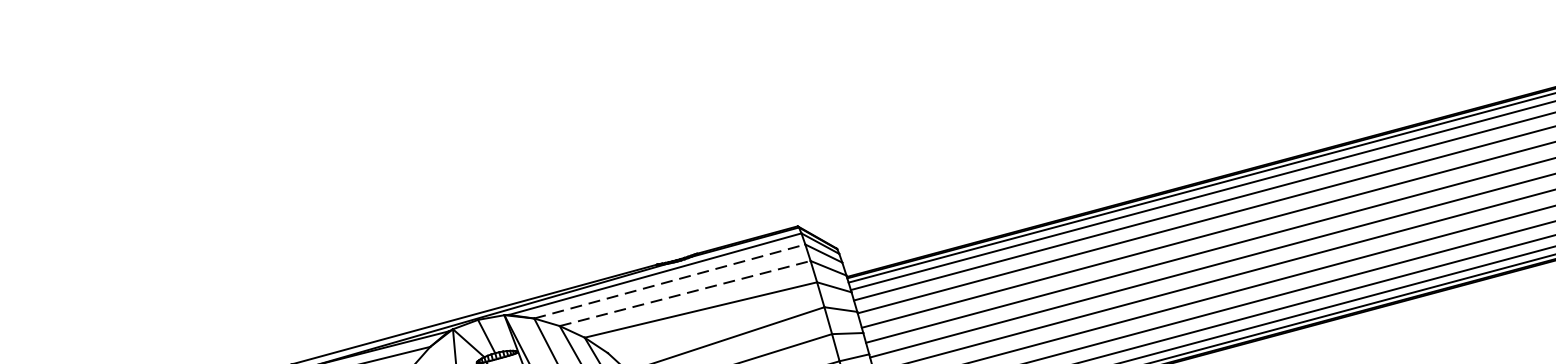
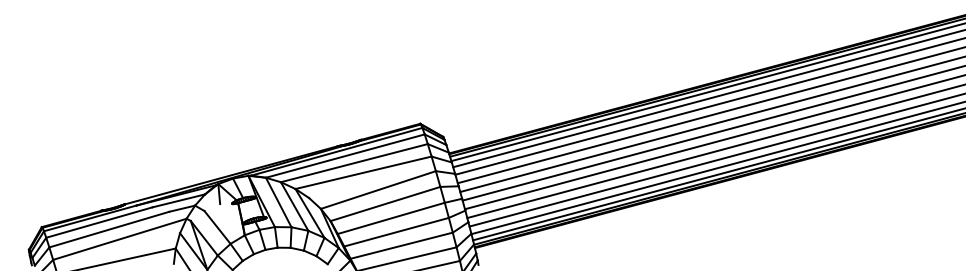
line: (670, 280) -> (345, 155), dashed -> solid
line: (685, 294) -> (354, 163), dashed -> solid

